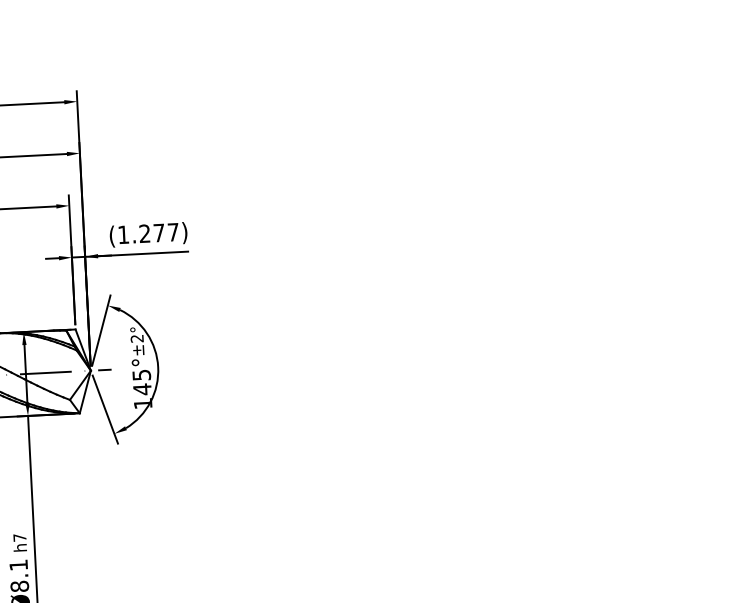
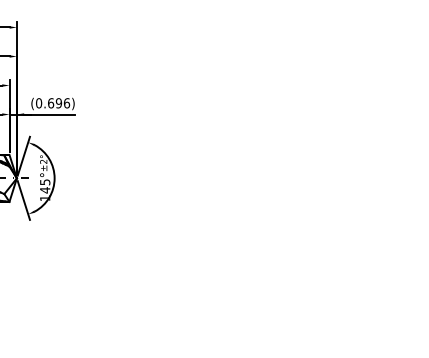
text: (149, 233) -> (53, 103), (1.277) -> (0.696)

